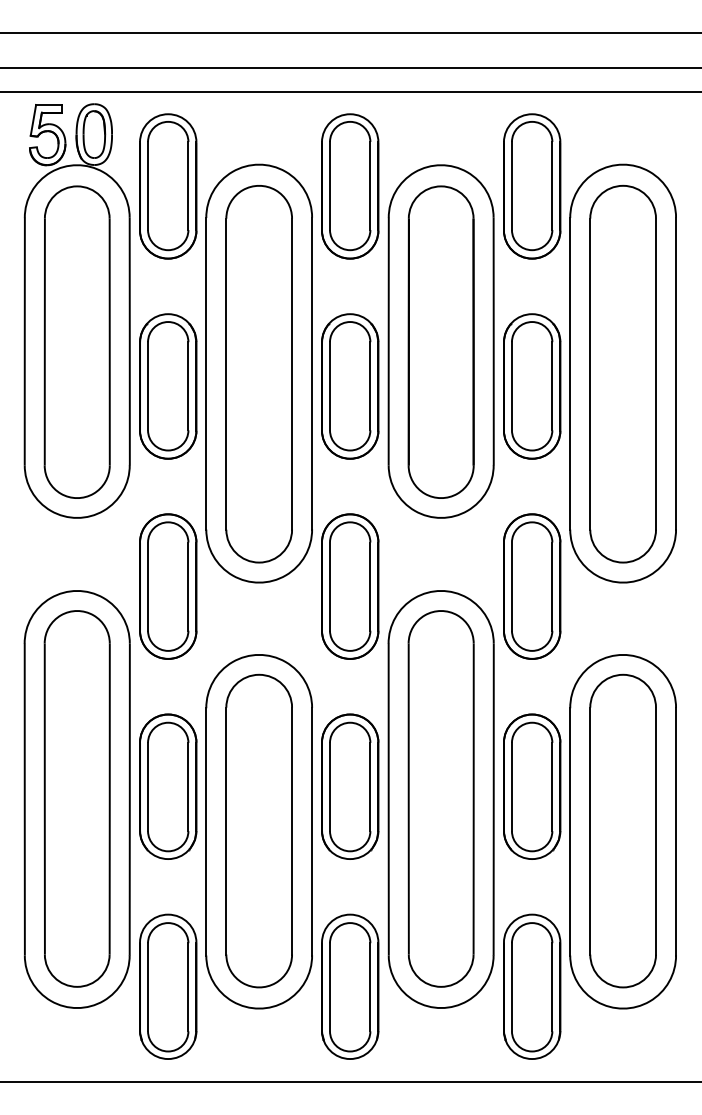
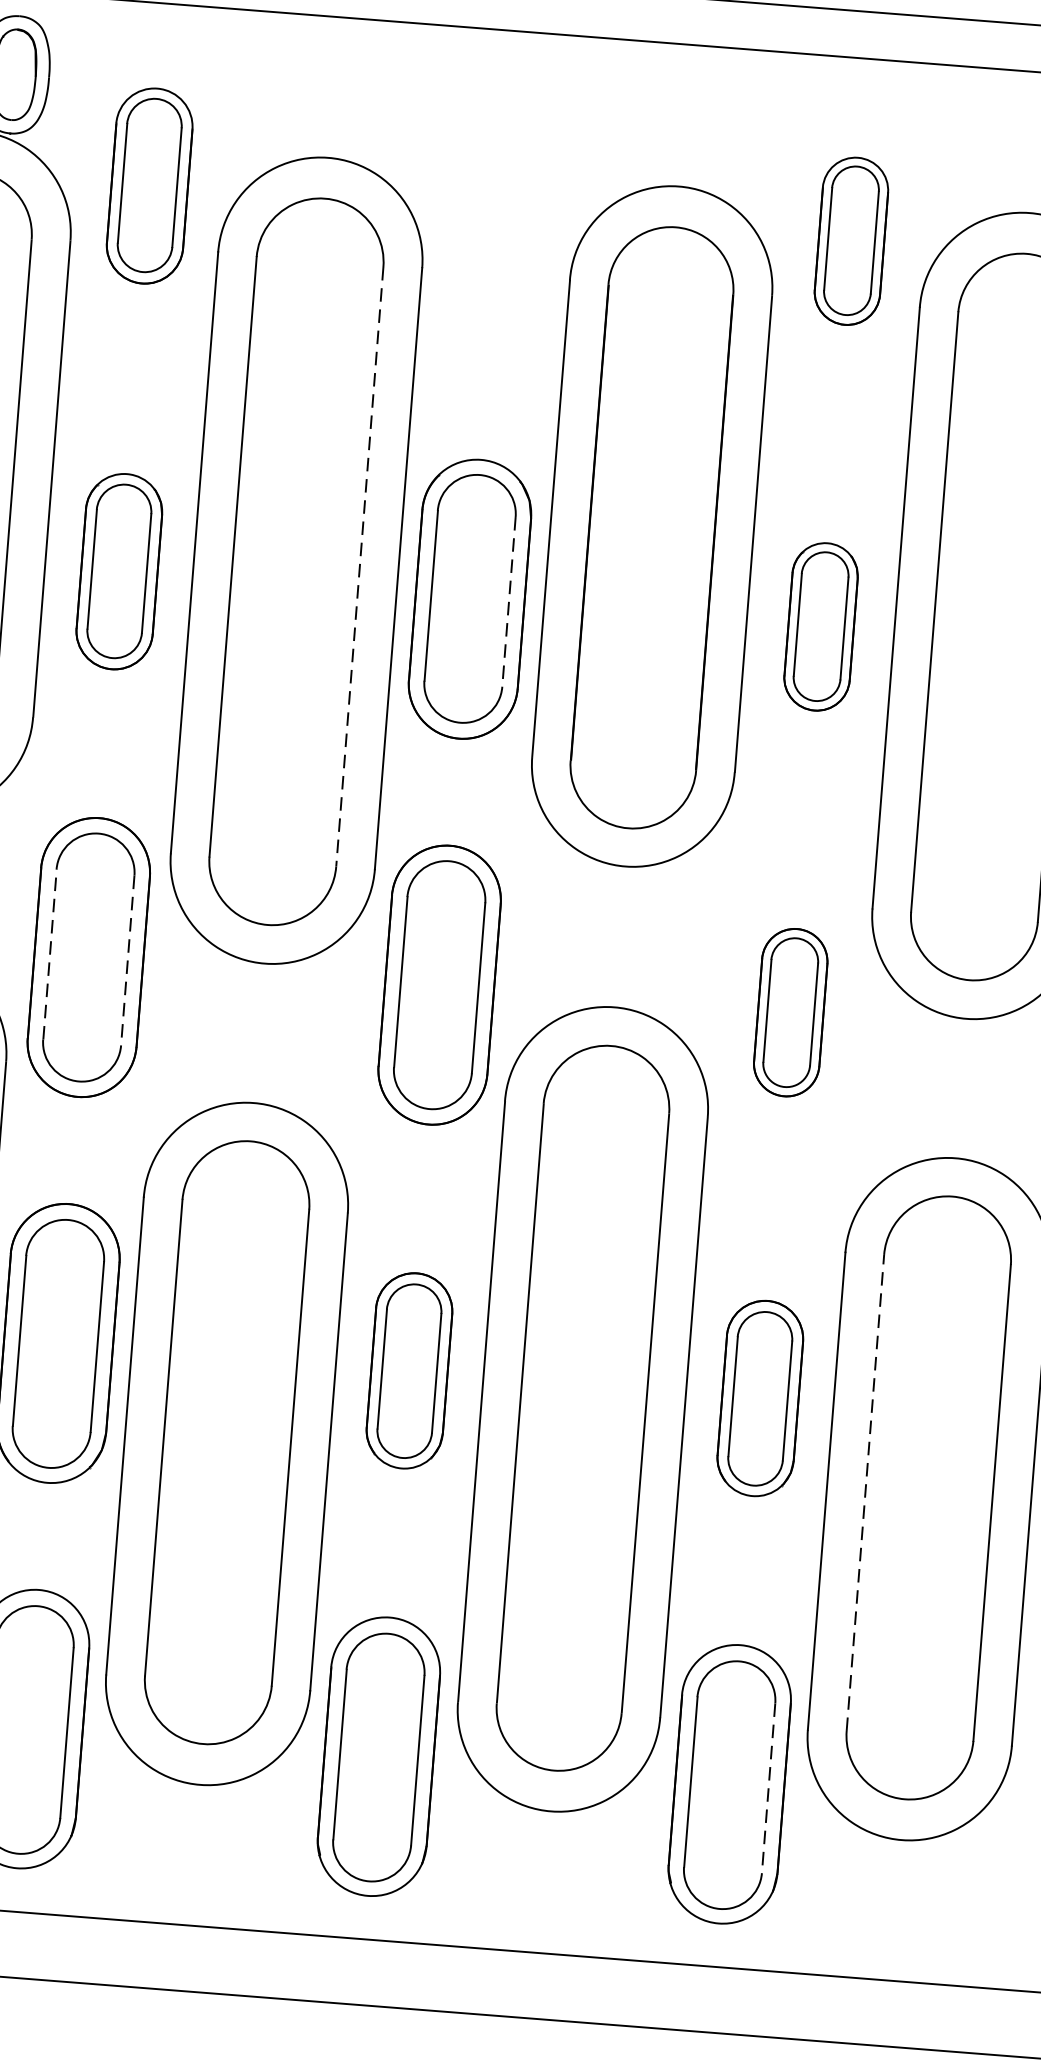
part: (168, 186) -> (150, 186), size x0.7
part: (350, 186) -> (500, 213), removed
part: (532, 186) -> (851, 241), size x0.6
line: (292, 374) -> (360, 567), solid -> dashed
part: (168, 386) -> (119, 571), size x0.7
line: (370, 386) -> (509, 602), solid -> dashed
part: (532, 386) -> (821, 626), size x0.6
line: (148, 586) -> (50, 954), solid -> dashed
part: (532, 586) -> (791, 1012), size x0.6
line: (188, 587) -> (127, 962), solid -> dashed
part: (350, 786) -> (409, 1370), size x0.7
part: (532, 786) -> (760, 1398), size x0.7
line: (590, 830) -> (865, 1491), solid -> dashed
line: (552, 987) -> (768, 1788), solid -> dashed

